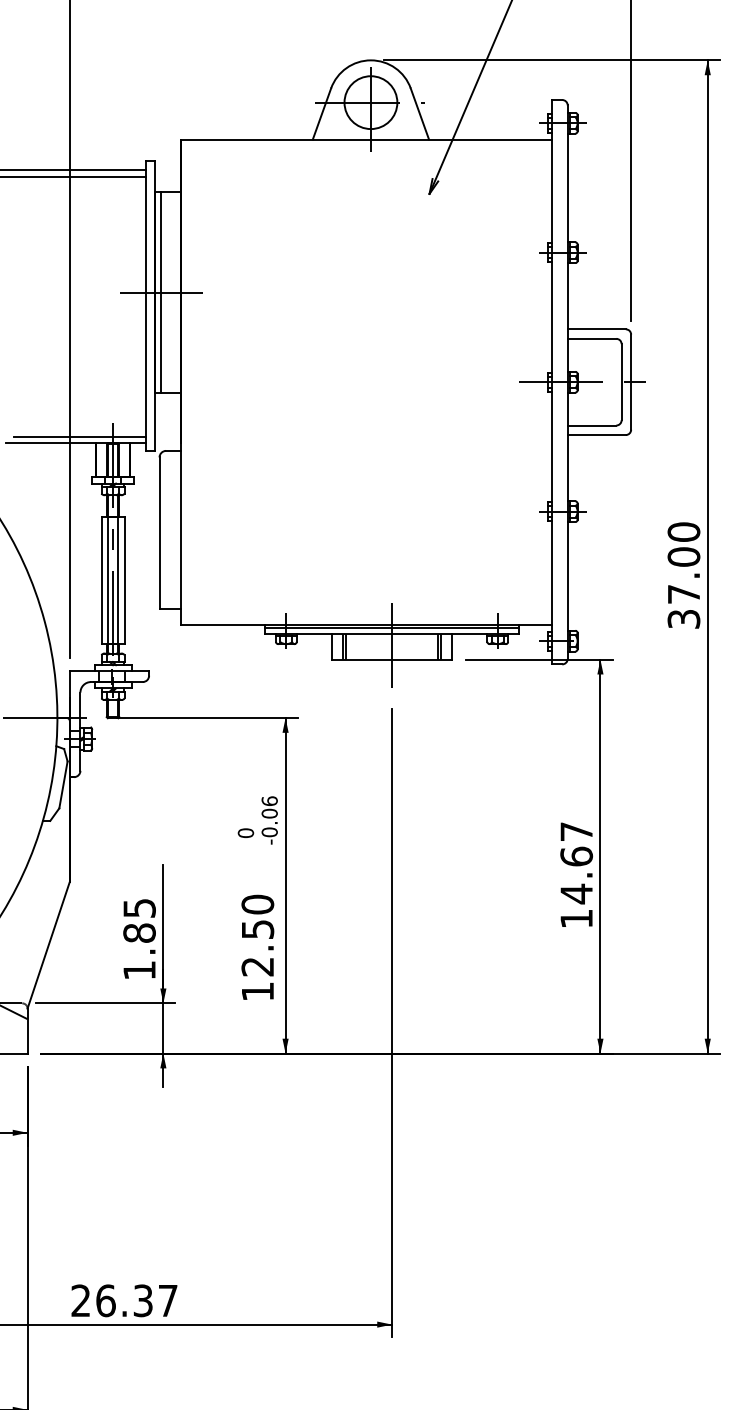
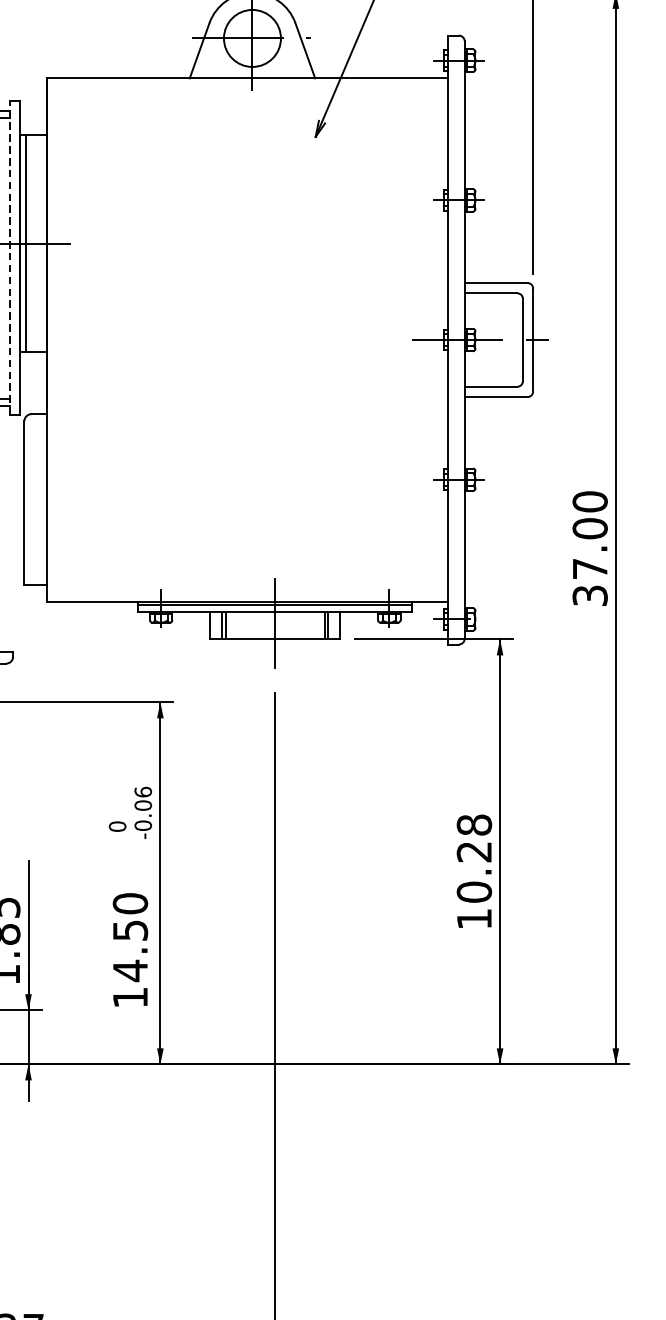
line: (145, 305) -> (9, 257), solid -> dashed
text: (576, 863) -> (474, 859), 14.67 -> 10.28
text: (257, 966) -> (130, 970), 12.50 -> 14.50

